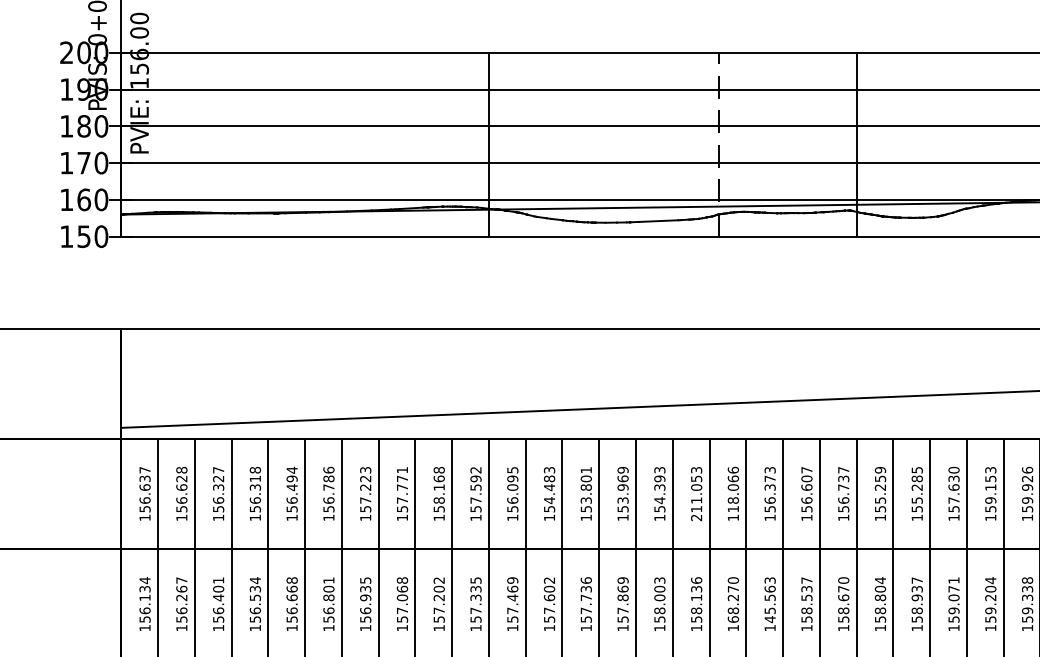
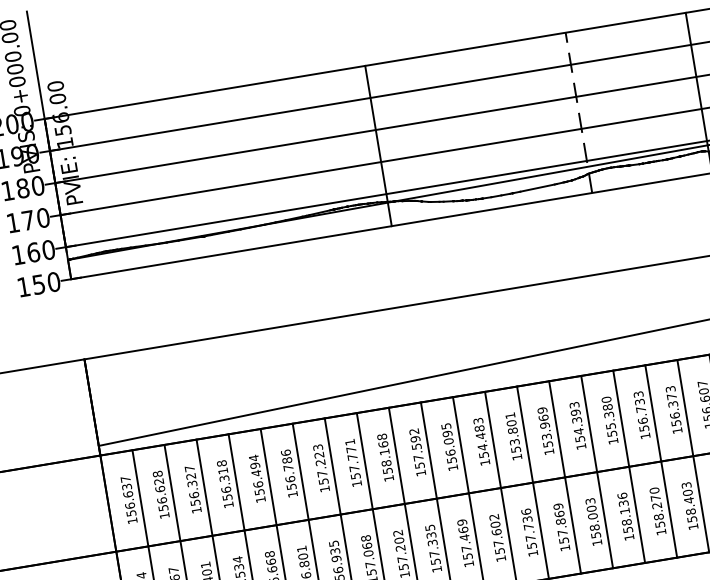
text: (733, 489) -> (641, 411), 118.066 -> 156.733
text: (696, 493) -> (609, 420), 211.053 -> 155.380
text: (769, 604) -> (689, 506), 145.563 -> 158.403
text: (733, 619) -> (660, 524), 168.270 -> 158.270

